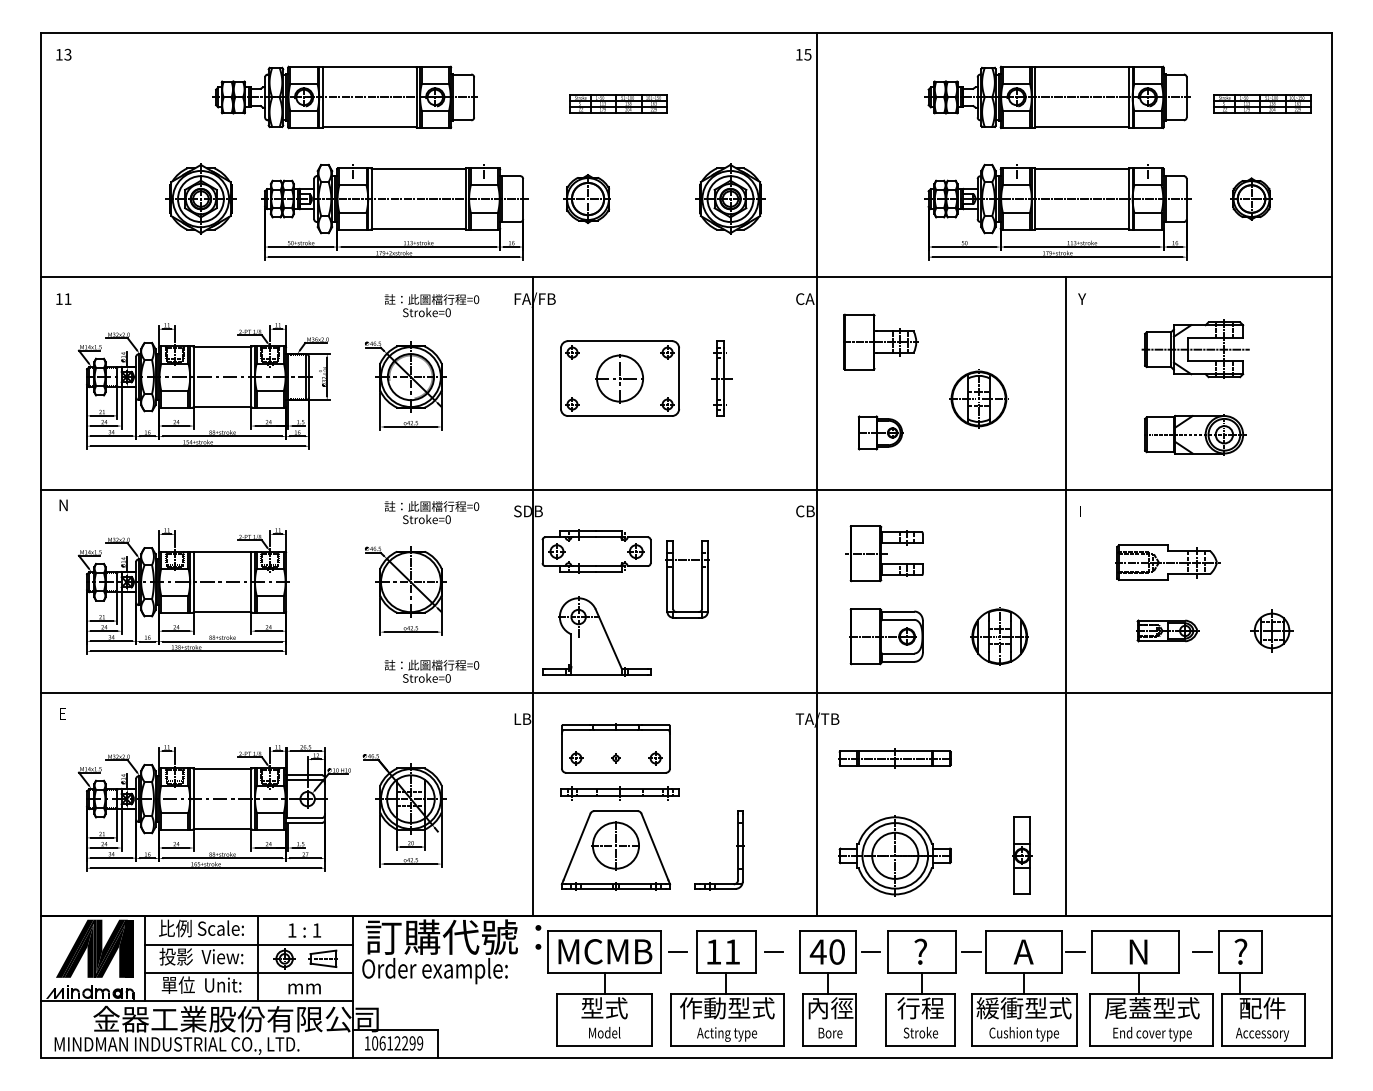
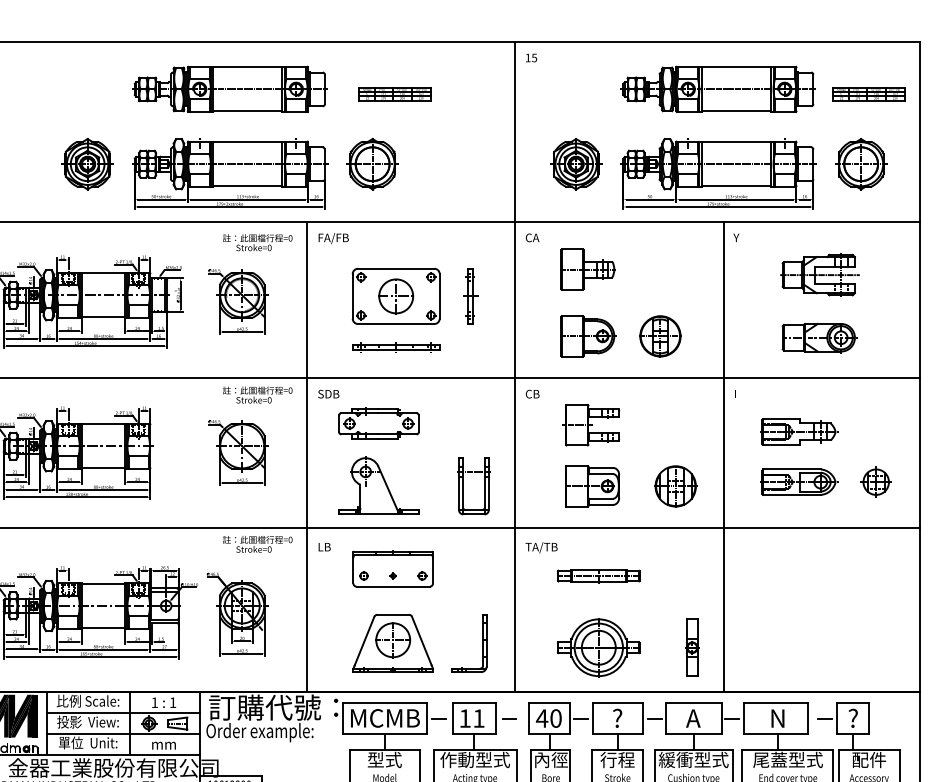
part: (344, 97) -> (229, 89), moved
part: (587, 198) -> (372, 163), size x1.43
part: (730, 198) -> (576, 163), moved
part: (1251, 198) -> (861, 163), size x1.67
part: (978, 398) -> (660, 336), moved
part: (880, 432) -> (587, 336), size x1.67
line: (817, 474) -> (515, 367), moved
part: (673, 579) -> (463, 486), moved
line: (533, 596) -> (306, 456), moved
part: (1167, 630) -> (799, 481), size x1.67
text: (431, 671) -> (257, 544), moved
part: (619, 793) -> (395, 347), moved

